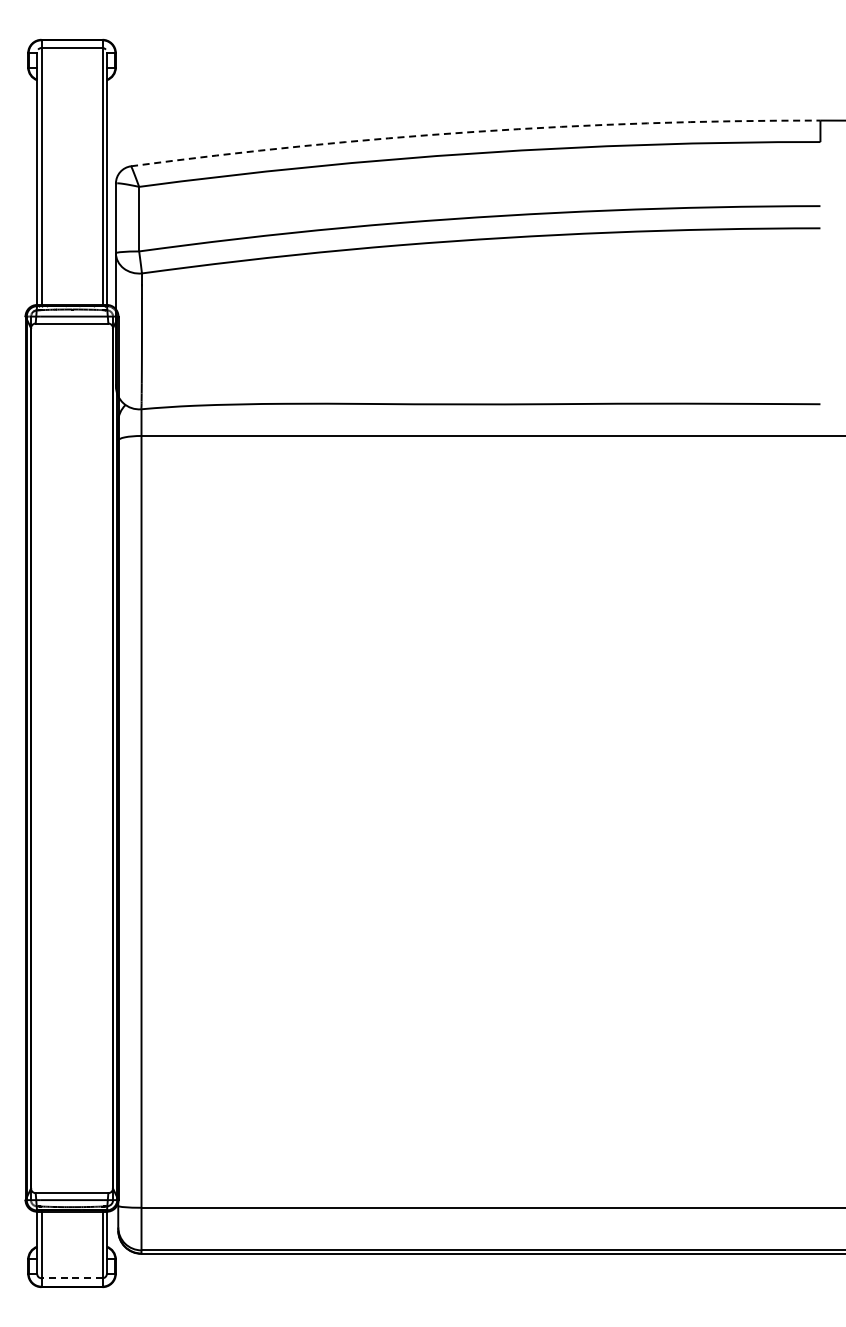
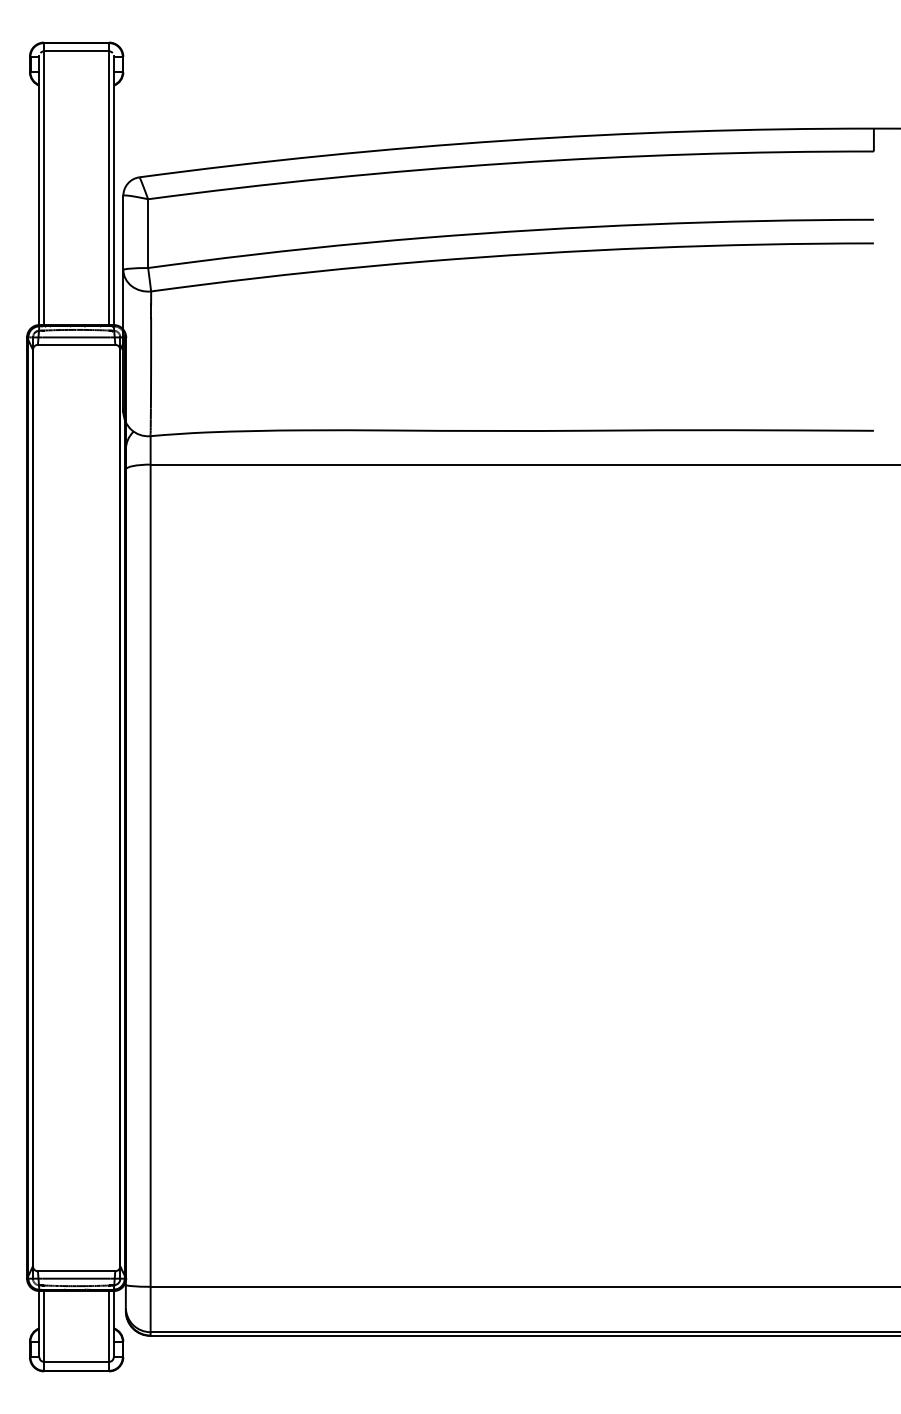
line: (475, 131) -> (506, 140), dashed -> solid
line: (72, 1278) -> (77, 1362), dashed -> solid

